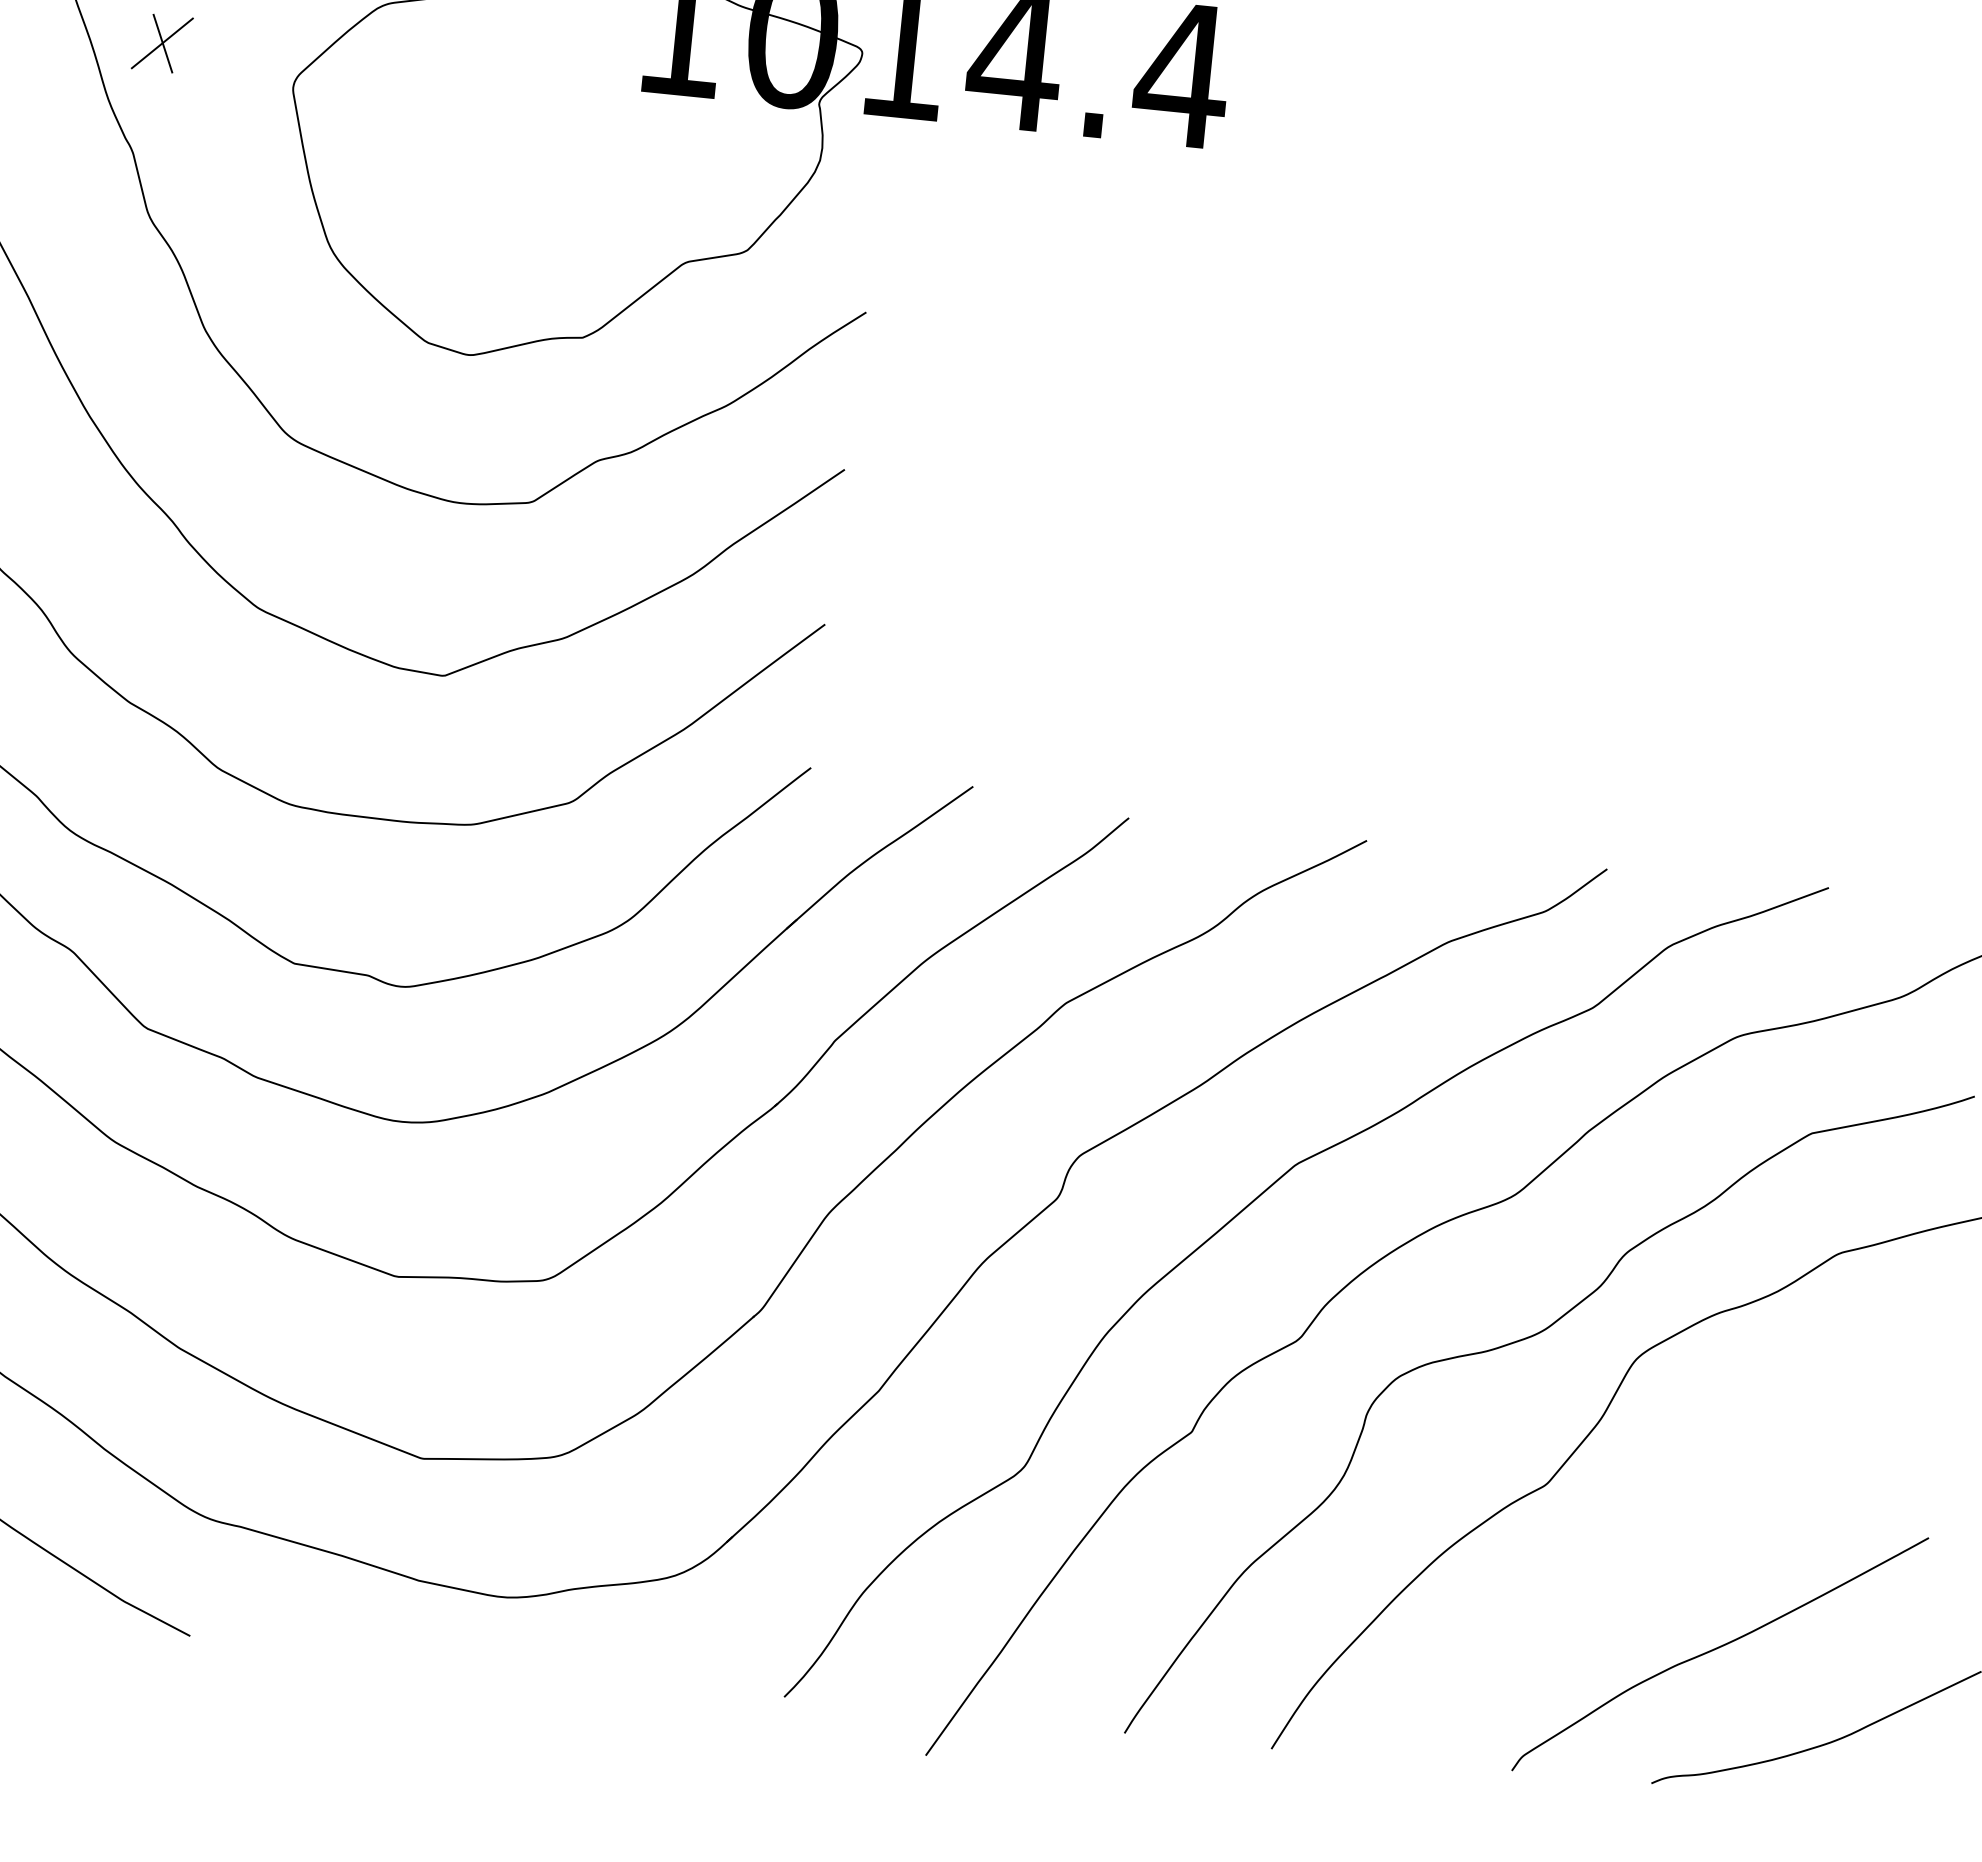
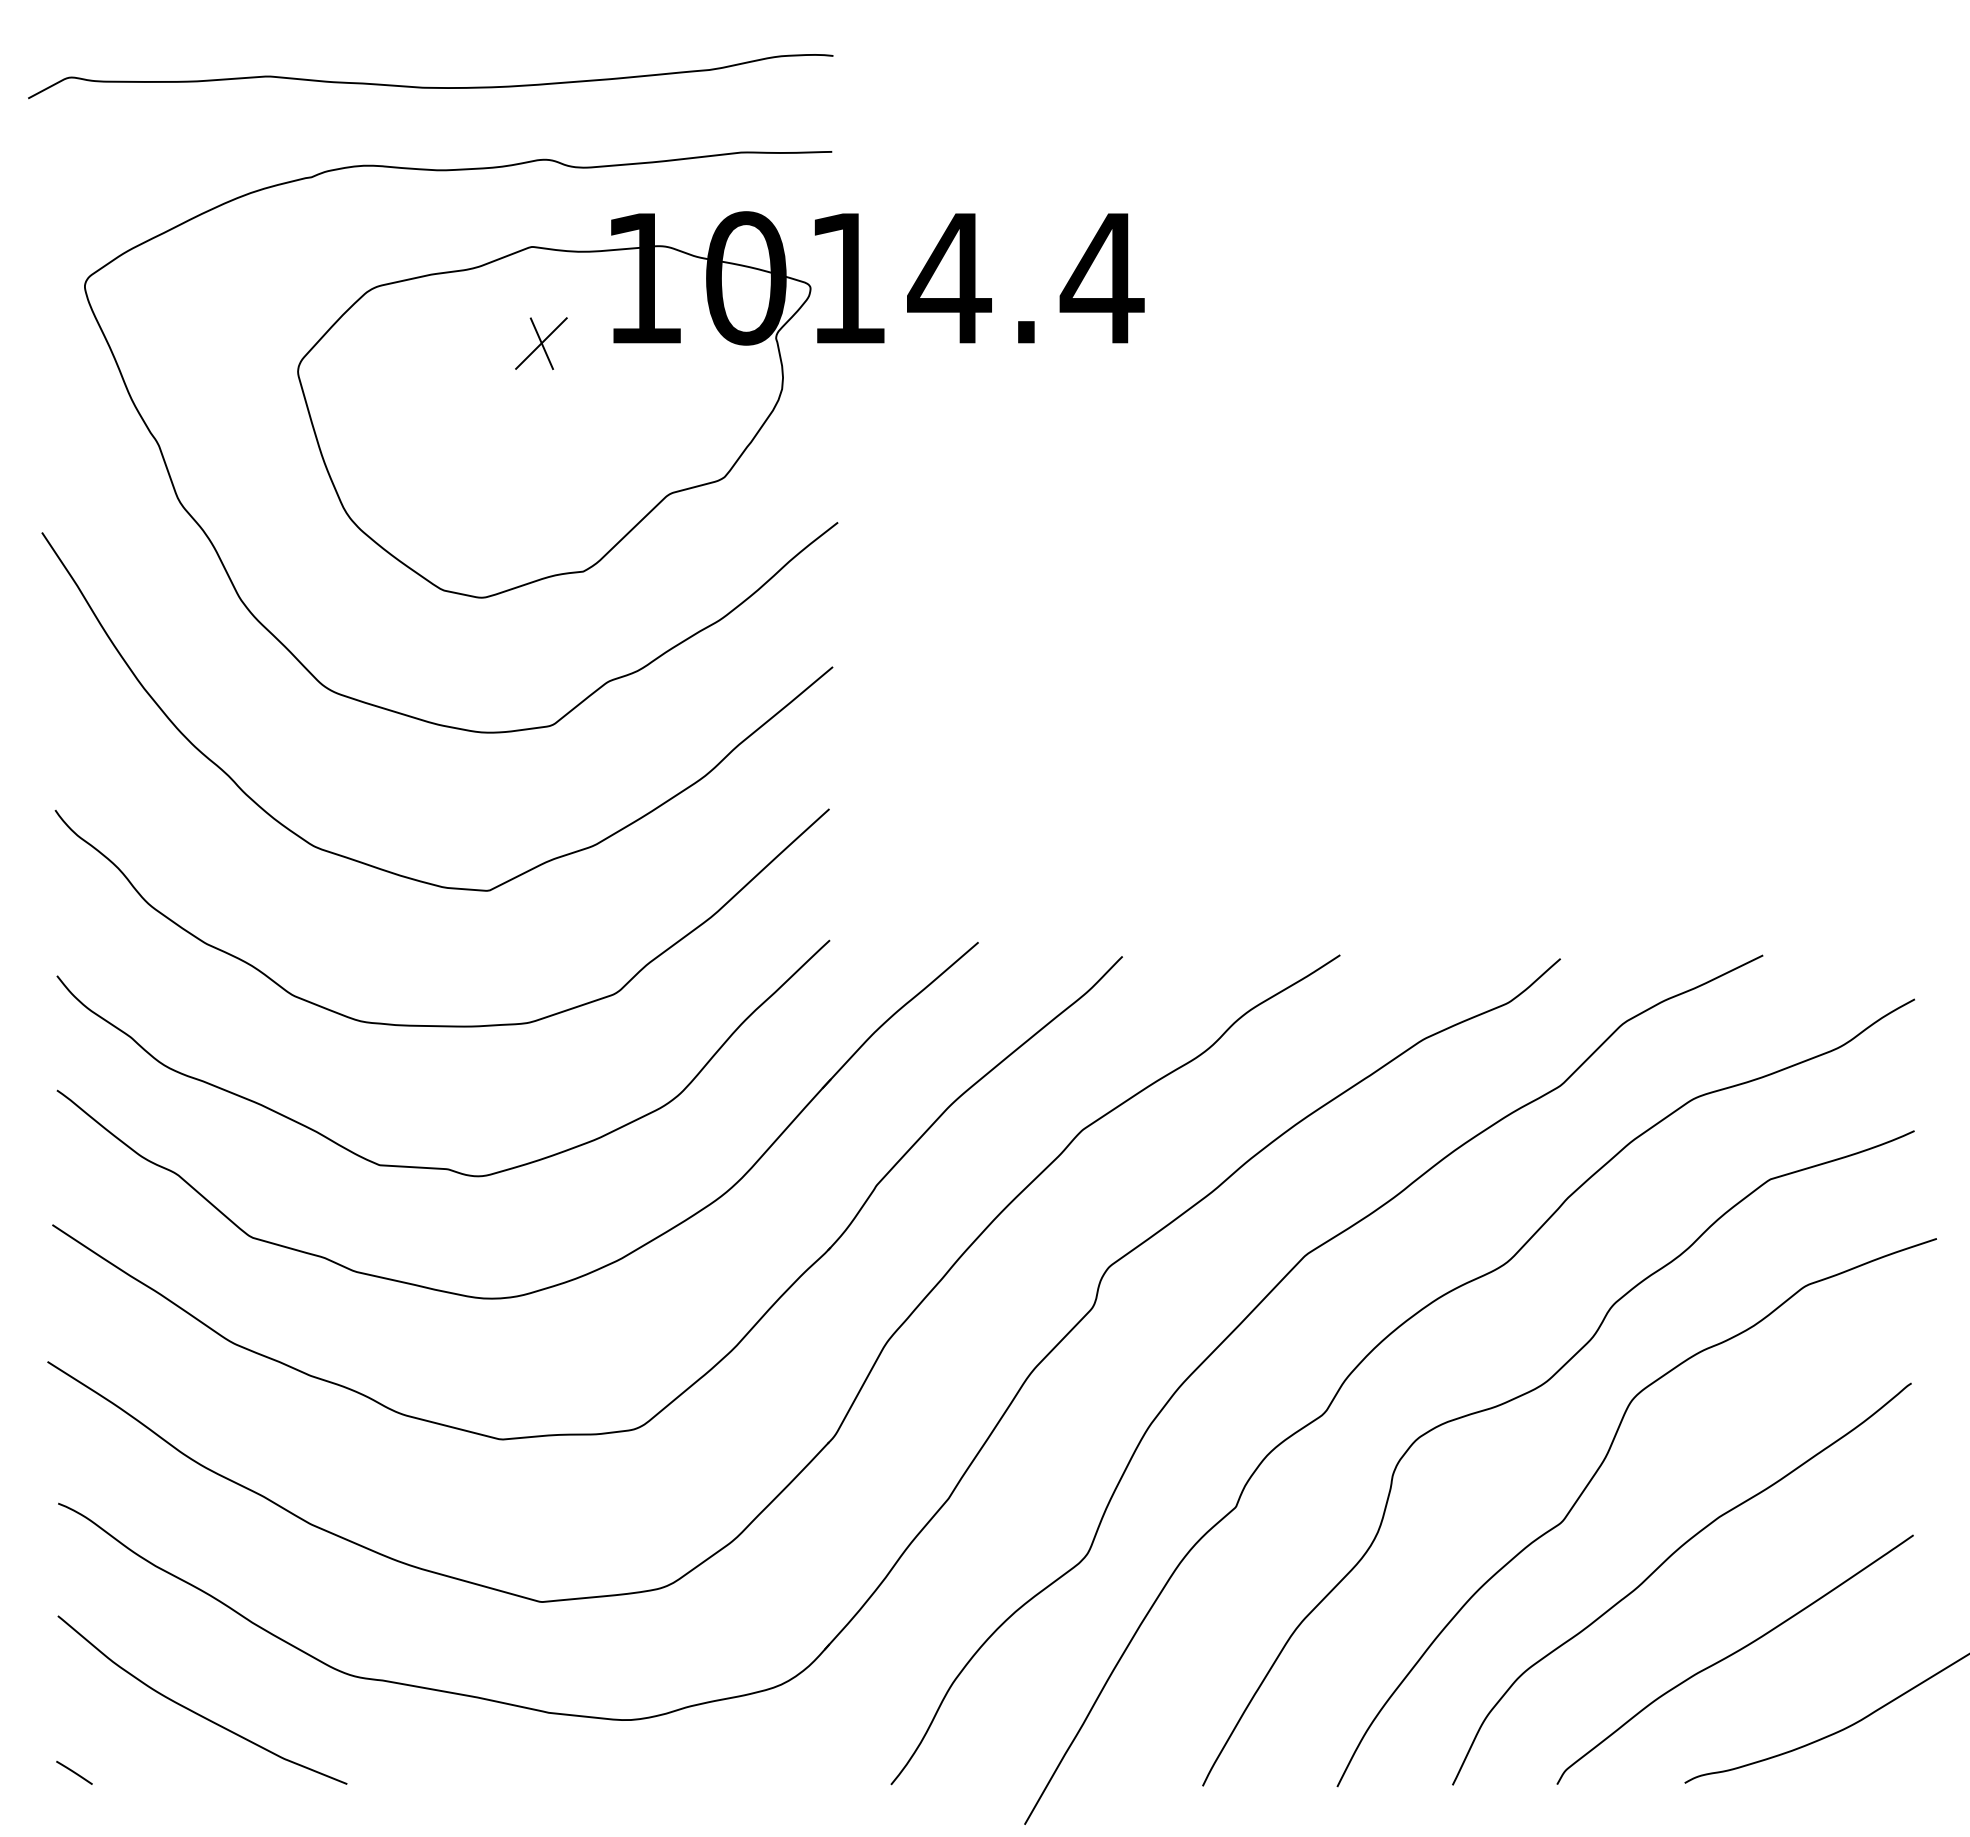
part: (162, 43) -> (541, 343), moved
curve: (1652, 1542) -> (1663, 1564), added

